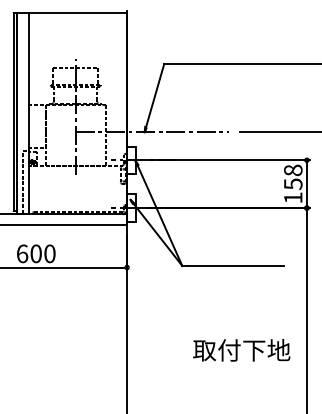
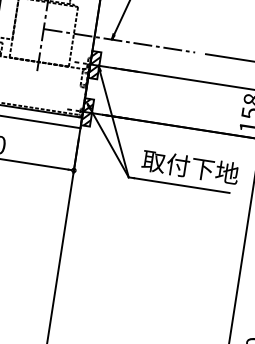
hatch: (131, 159) -> (94, 64), added
hatch: (131, 207) -> (87, 111), added
text: (241, 350) -> (190, 167), moved

